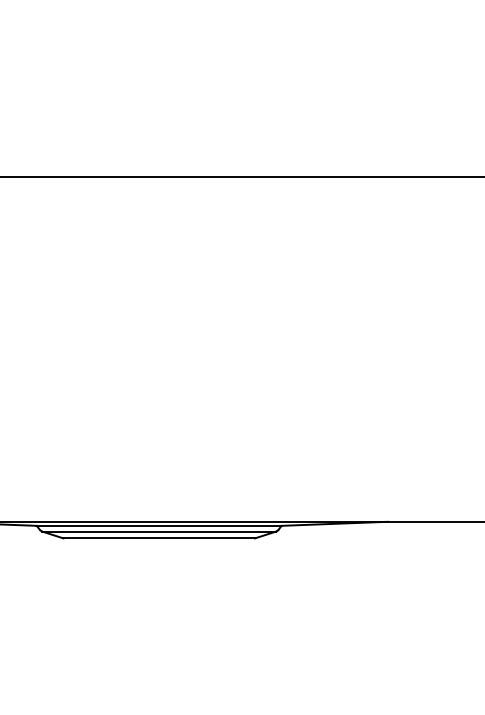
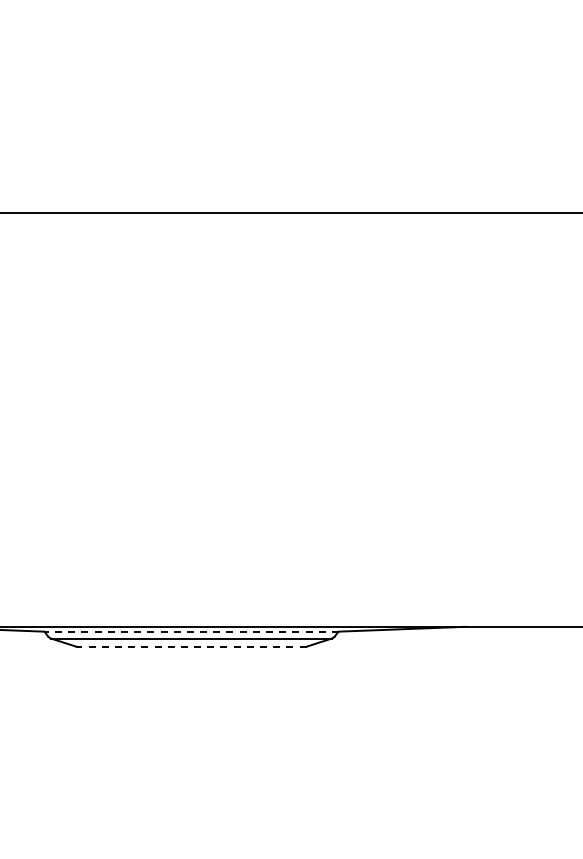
line: (158, 525) -> (190, 631), solid -> dashed
line: (159, 538) -> (191, 646), solid -> dashed

